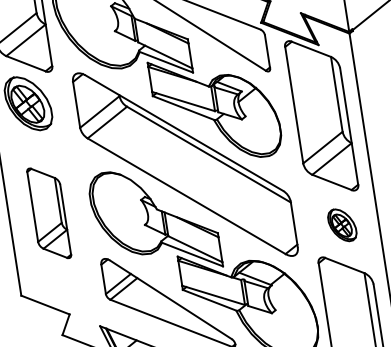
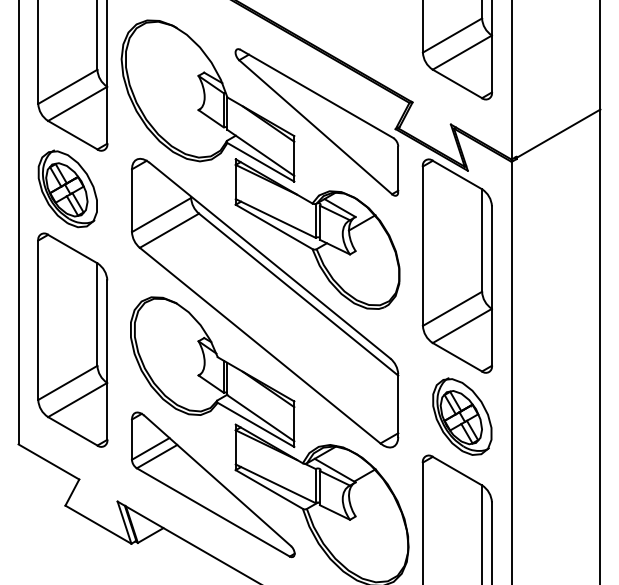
part: (48, 212) -> (72, 339), size x1.67
part: (342, 225) -> (462, 416), size x1.67

